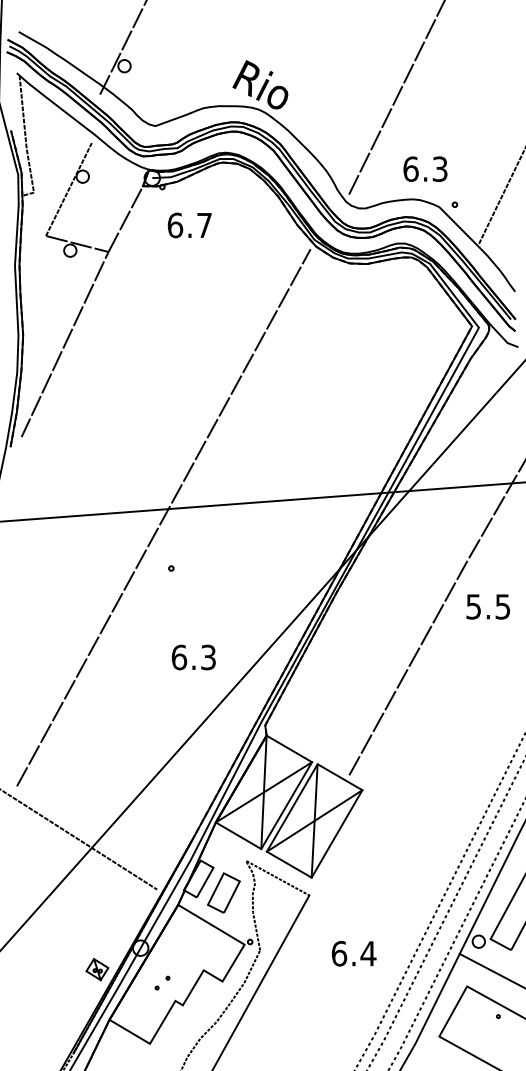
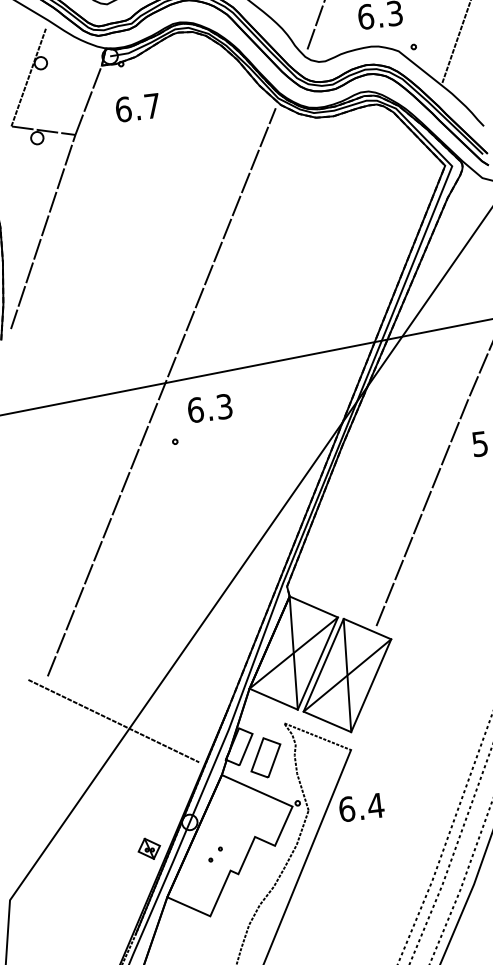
text: (189, 225) -> (137, 107), moved
text: (193, 657) -> (209, 408), moved
text: (353, 953) -> (361, 807), moved

